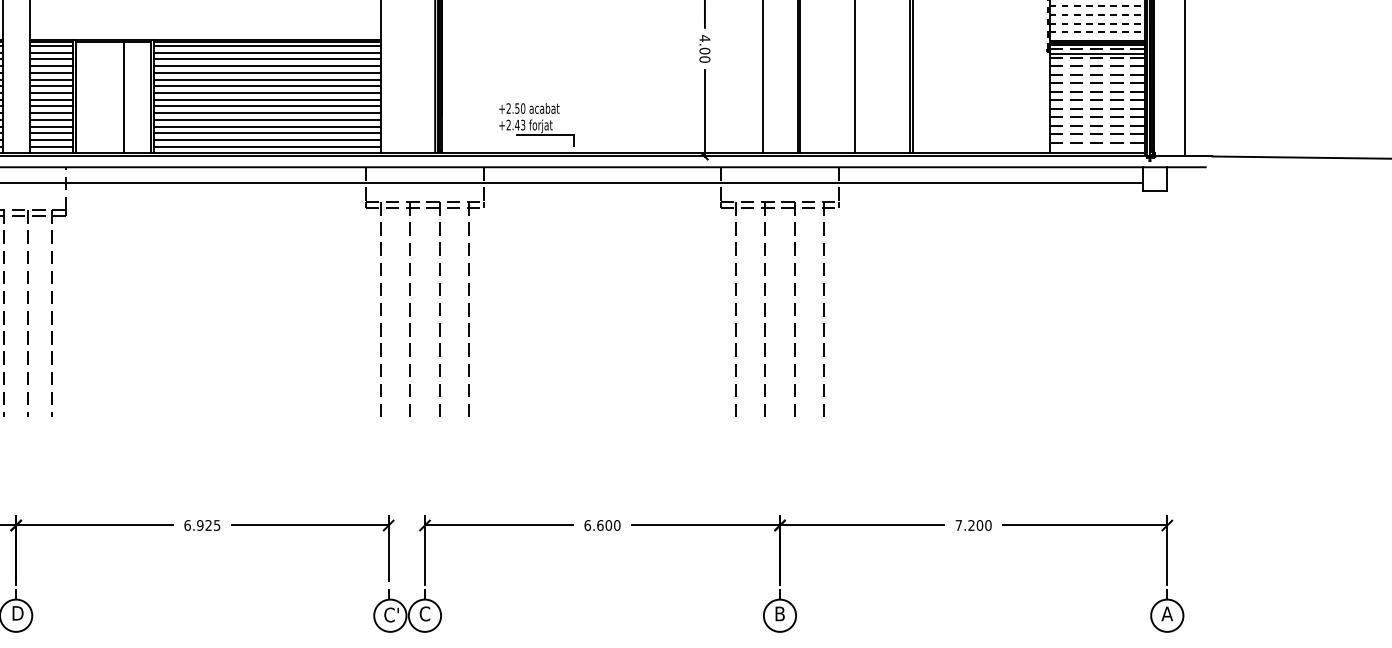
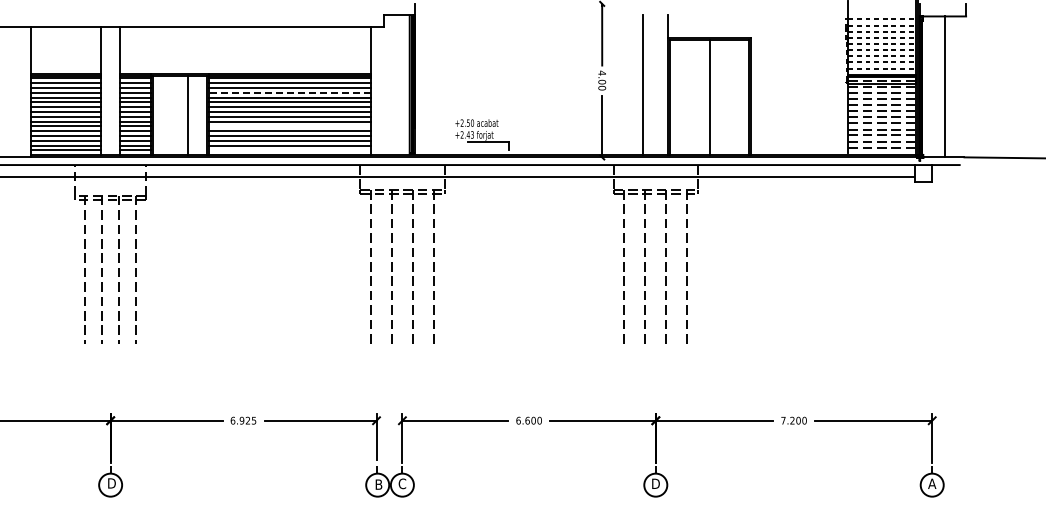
line: (266, 65) -> (289, 92), solid -> dashed
line: (266, 113) -> (289, 126), removed
line: (266, 146) -> (289, 150), removed
text: (779, 613) -> (655, 483), B -> D
text: (391, 614) -> (378, 484), C' -> B

